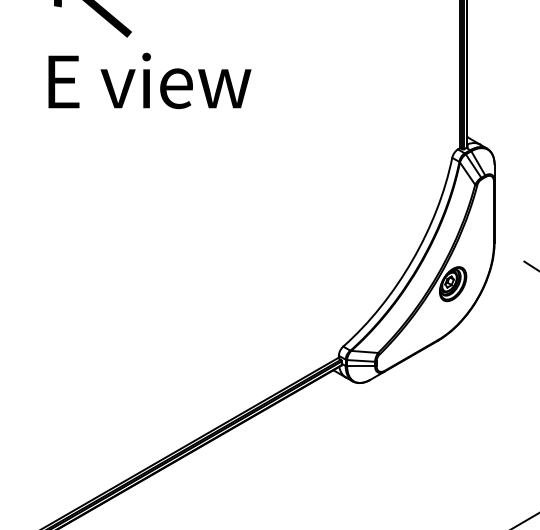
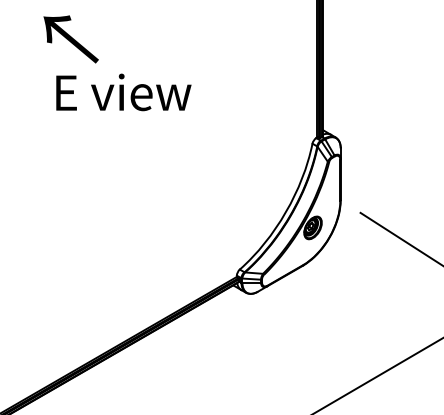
text: (149, 81) -> (123, 92), moved

